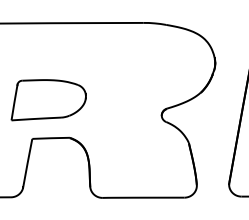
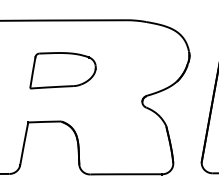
part: (48, 100) -> (62, 71), moved

